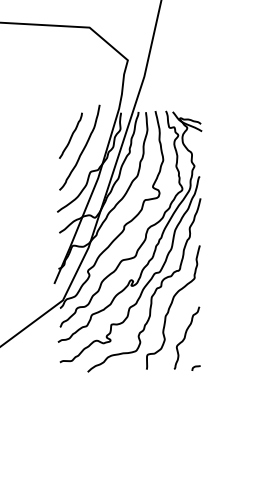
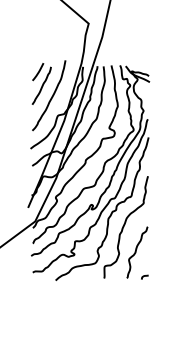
line: (66, 118) -> (38, 71), added

